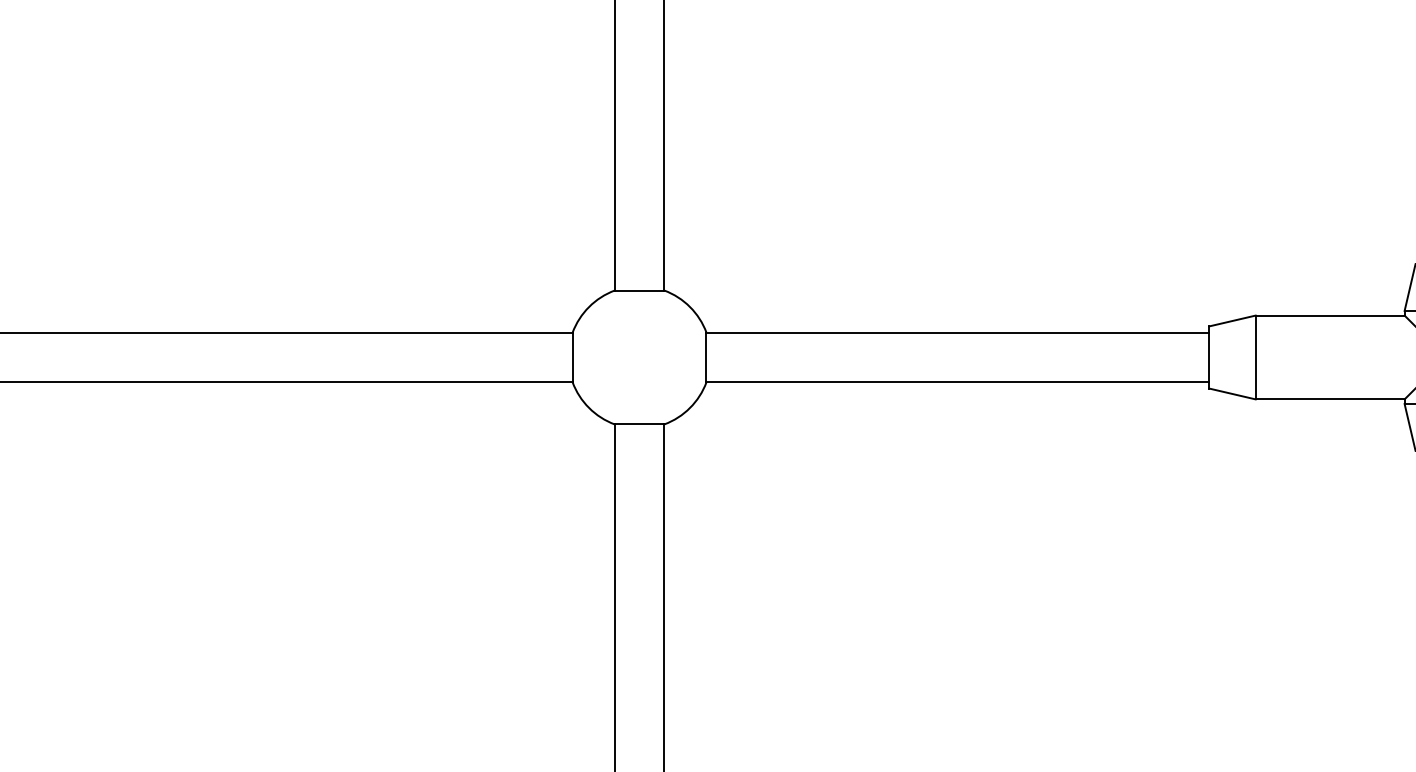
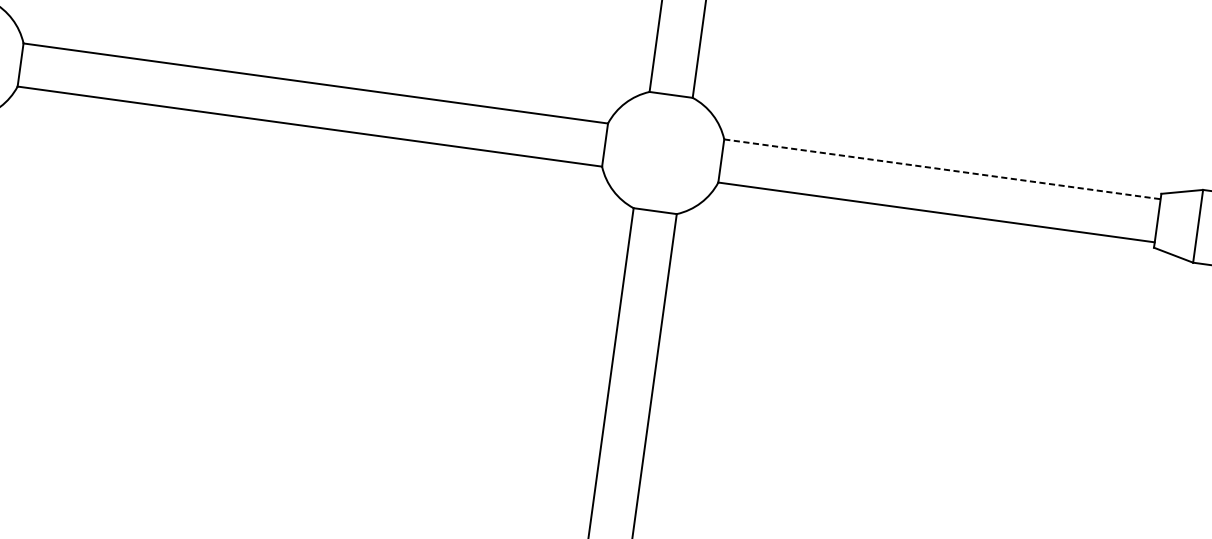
line: (958, 332) -> (943, 169), solid -> dashed

